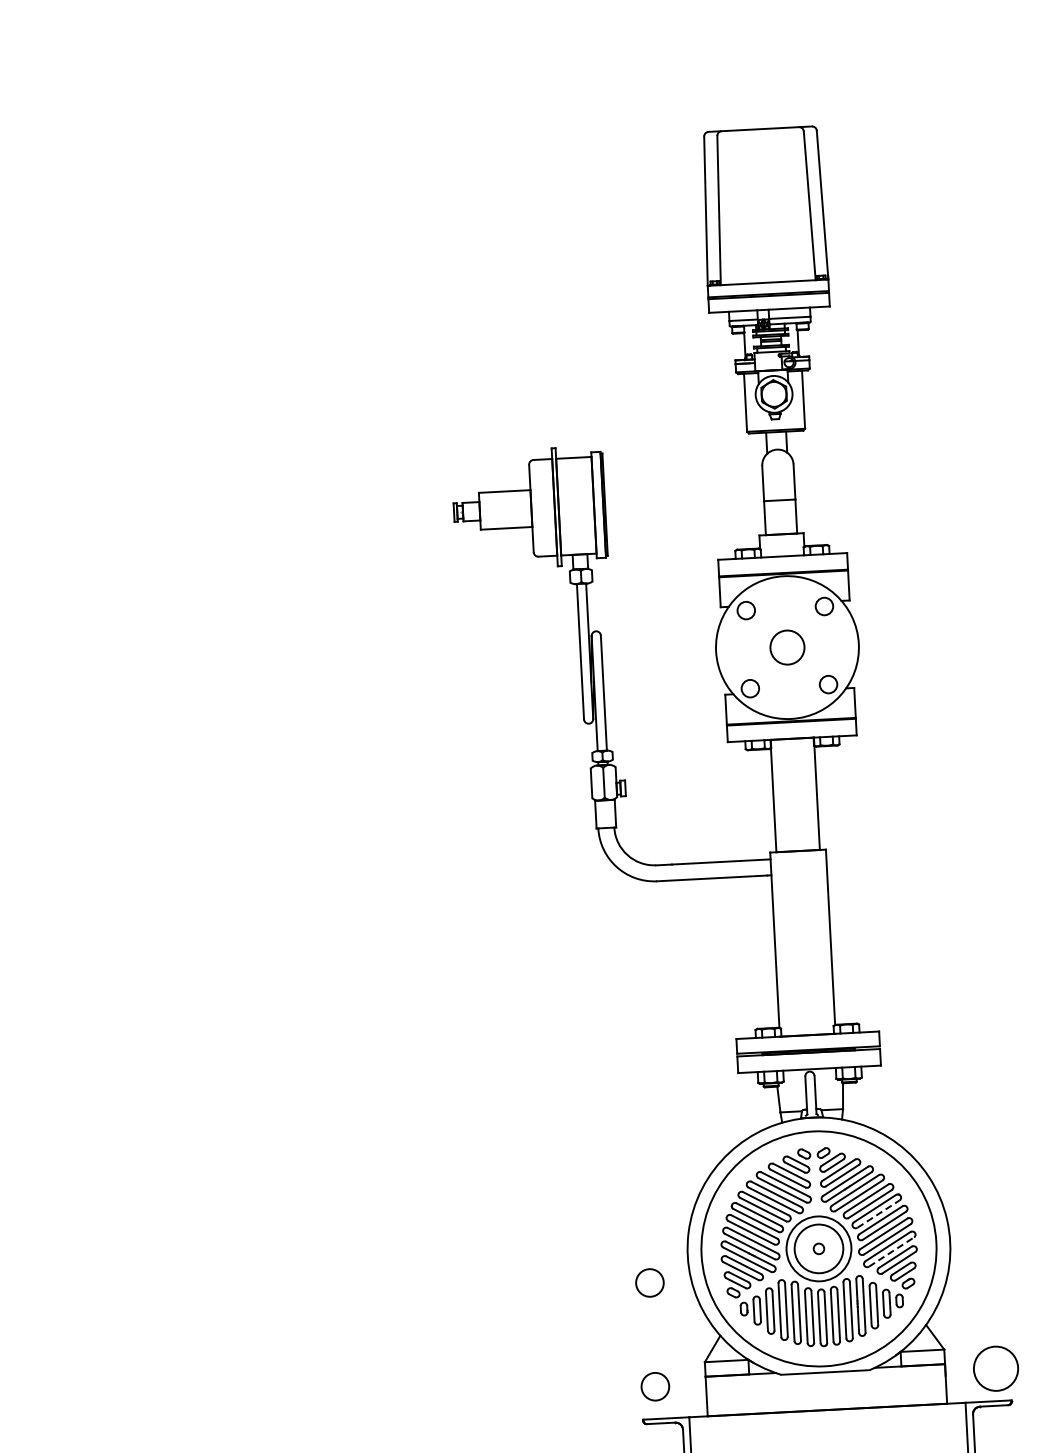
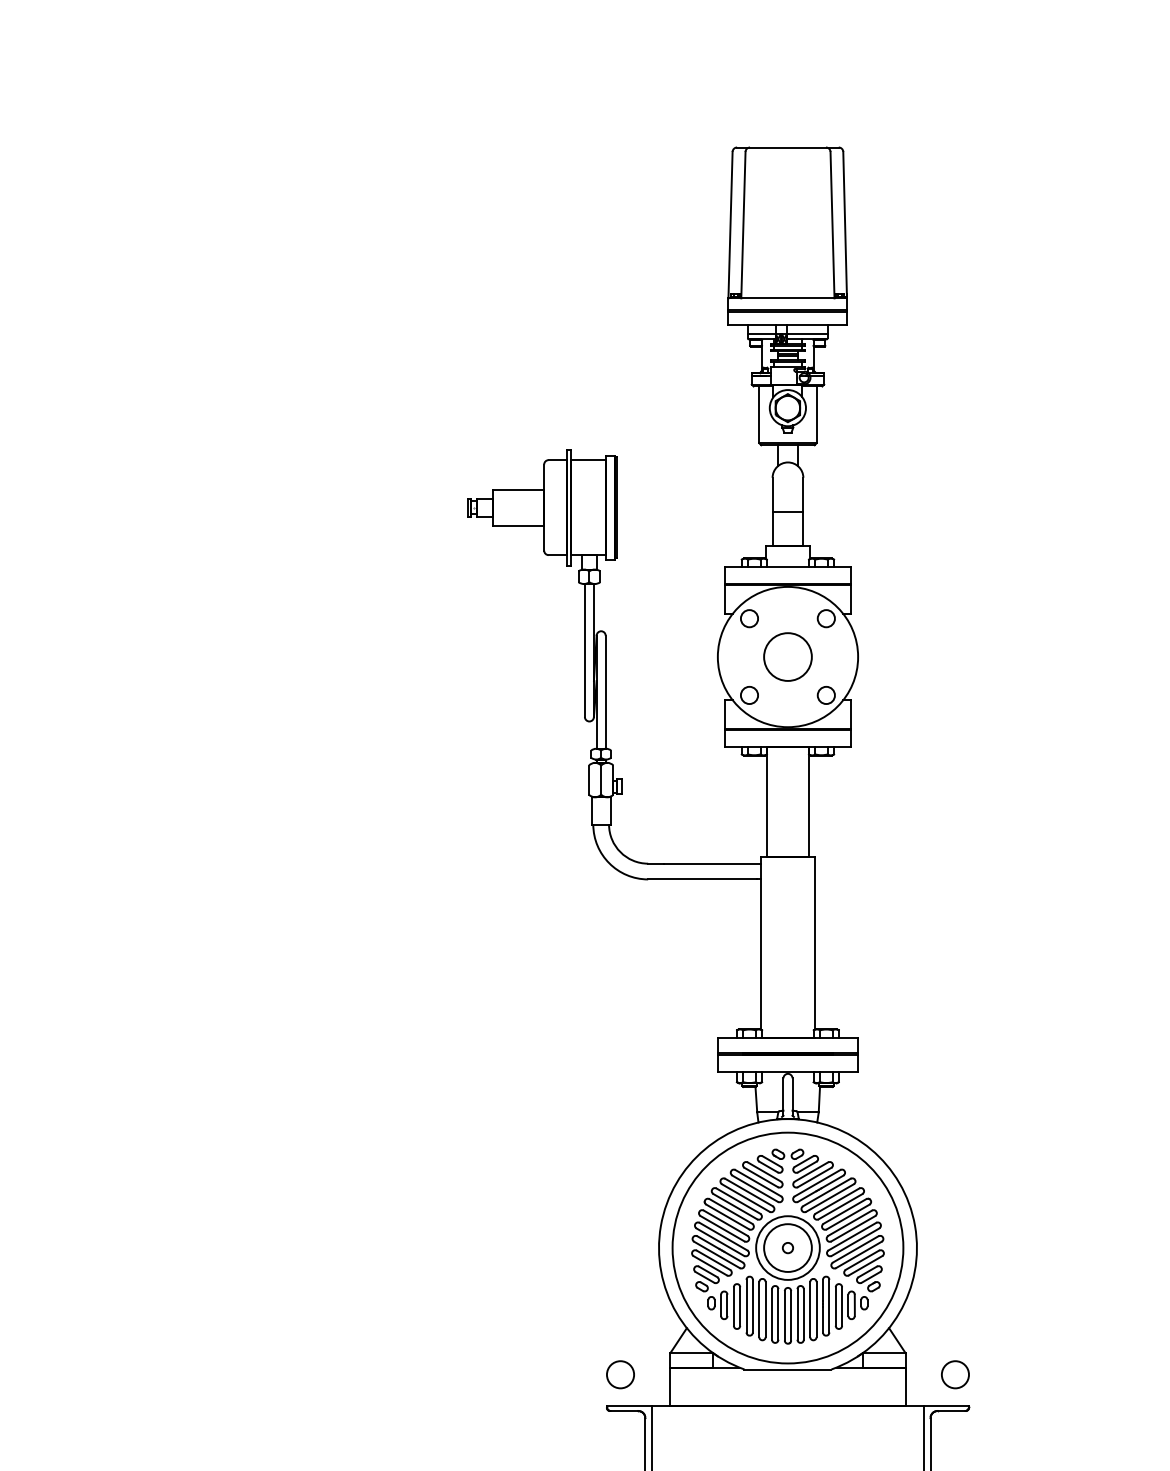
circle: (786, 647) -> (787, 656), size x1.43
line: (878, 1213) -> (848, 1216), dashed -> solid
line: (892, 1251) -> (859, 1254), dashed -> solid
circle: (649, 1282) -> (620, 1272), removed
circle: (996, 1368) -> (955, 1374), size x0.62

